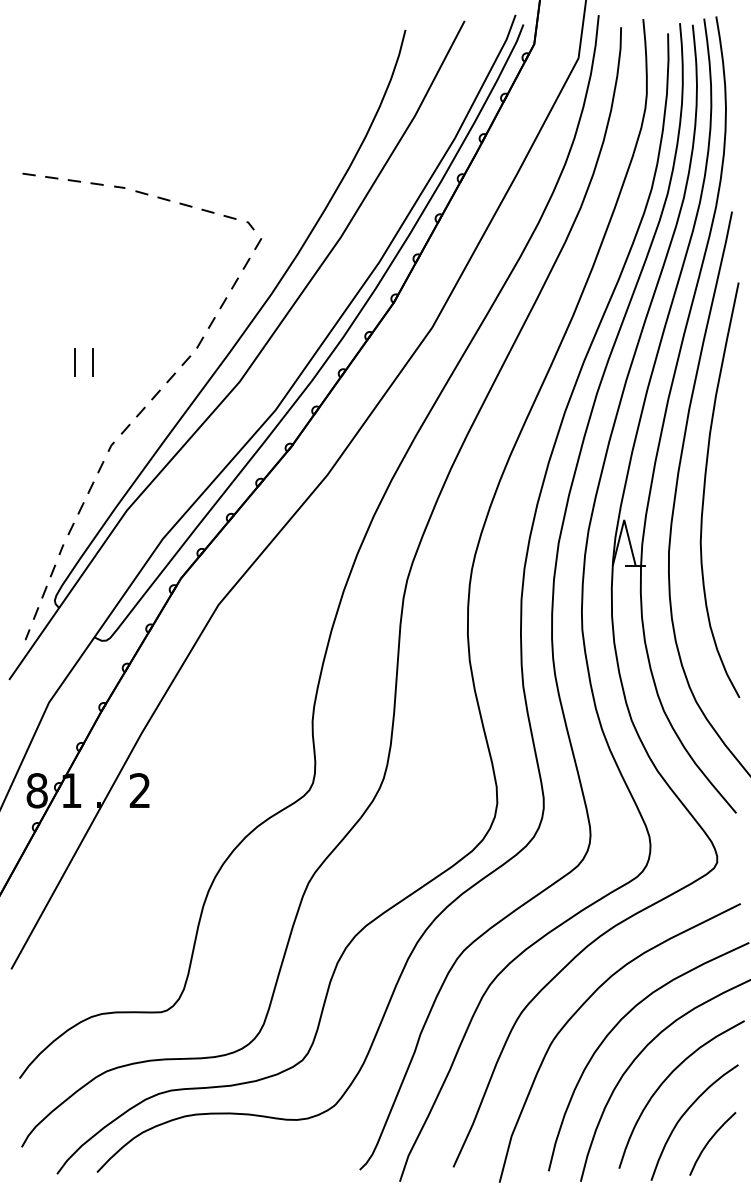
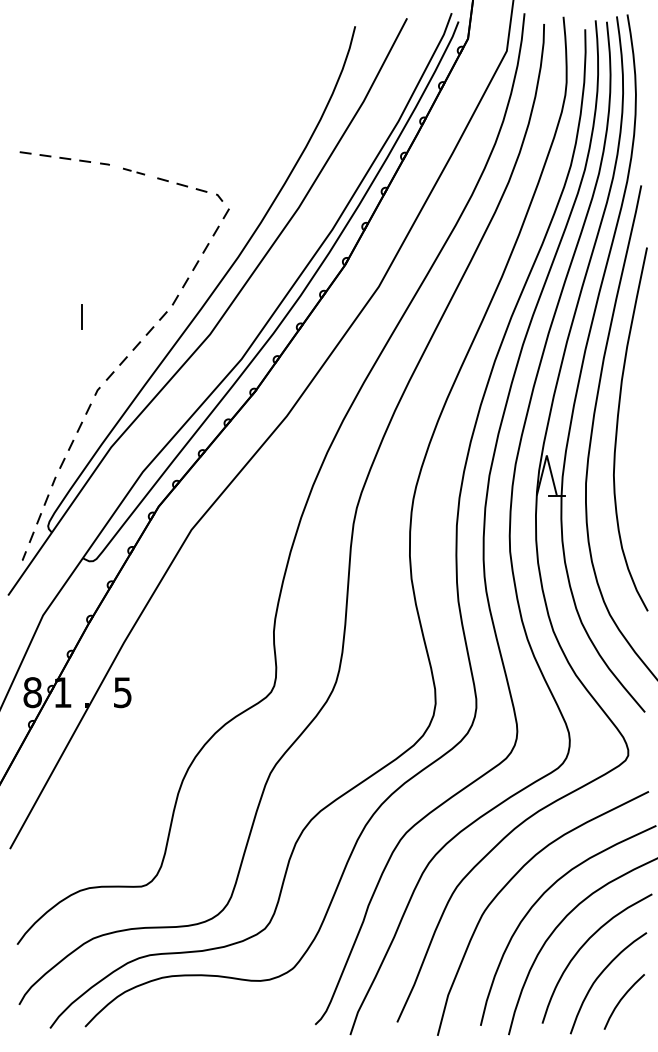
part: (152, 195) -> (133, 171), size x0.7
line: (74, 362) -> (65, 317), removed
text: (139, 790) -> (122, 692), 2 -> 5

